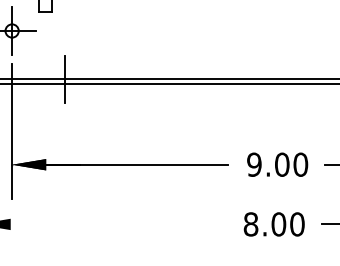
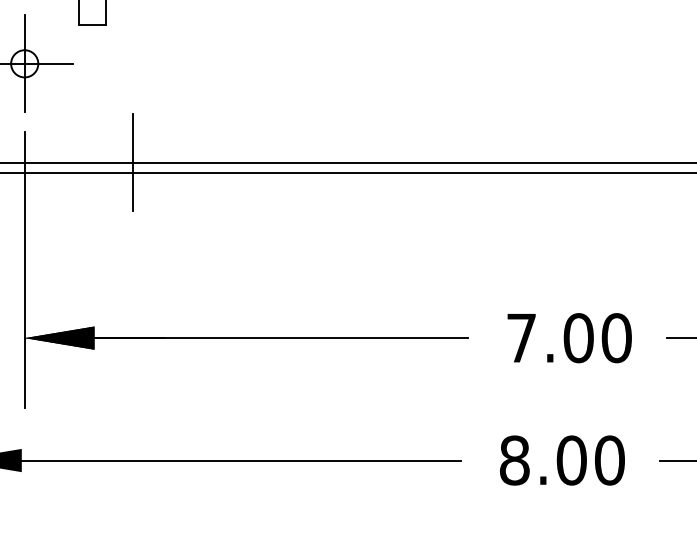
text: (254, 164) -> (521, 337), 9.00 -> 7.00
line: (117, 224) -> (240, 460), added

